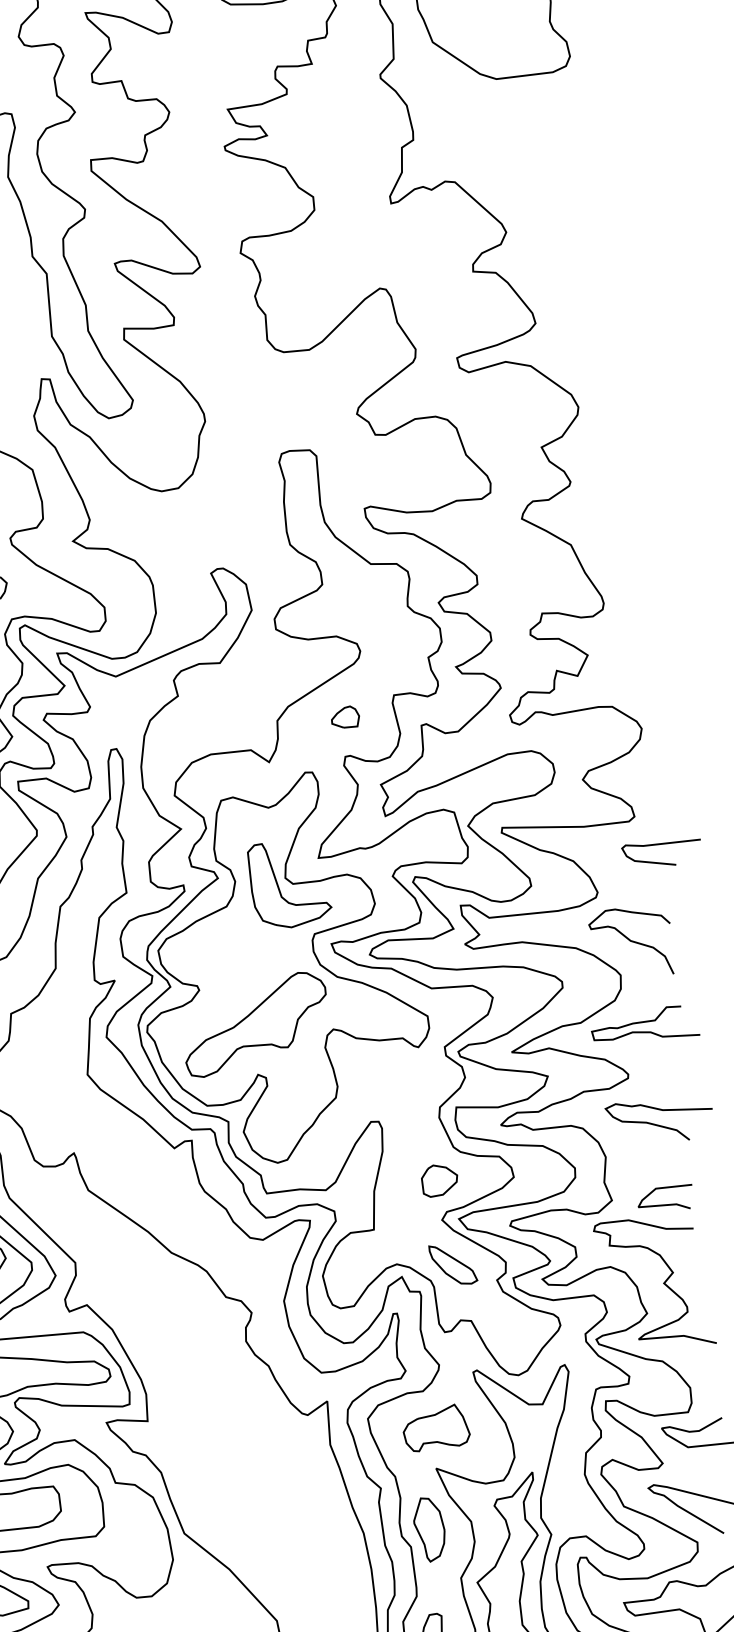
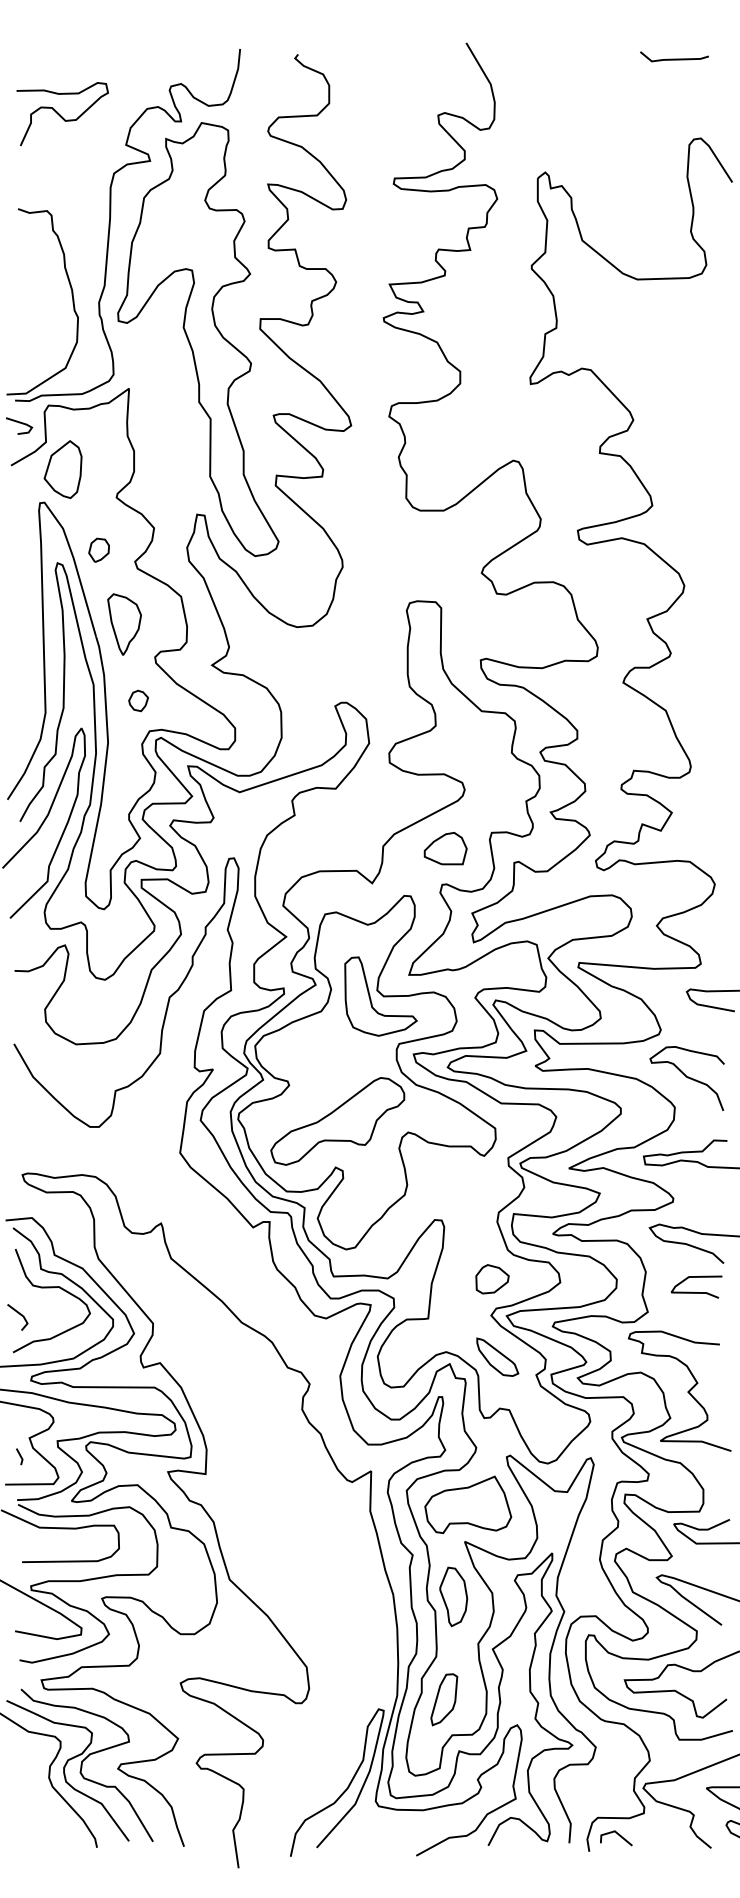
part: (345, 716) -> (445, 848), size x1.67
curve: (665, 1204) -> (696, 1292), moved
part: (436, 1427) -> (468, 1504), size x1.43

